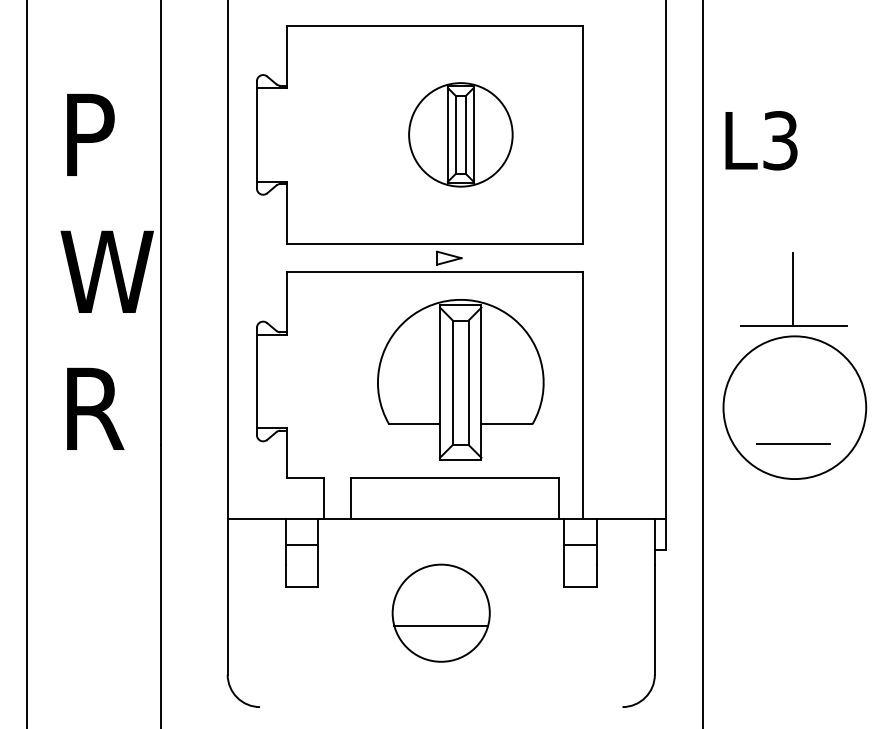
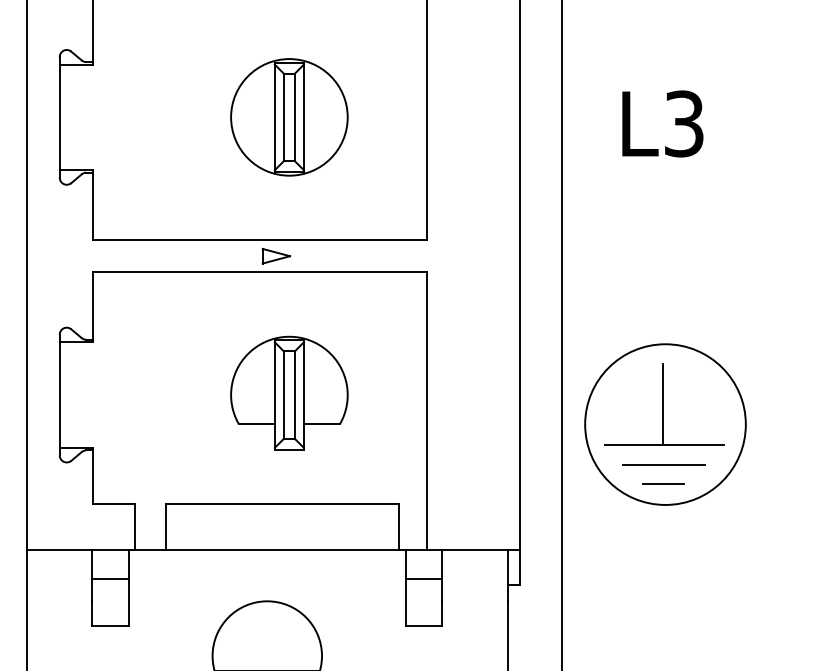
text: (761, 140) -> (662, 123), moved
part: (793, 289) -> (663, 404), moved
part: (460, 379) -> (288, 392), size x0.62
line: (793, 460) -> (663, 484), added

